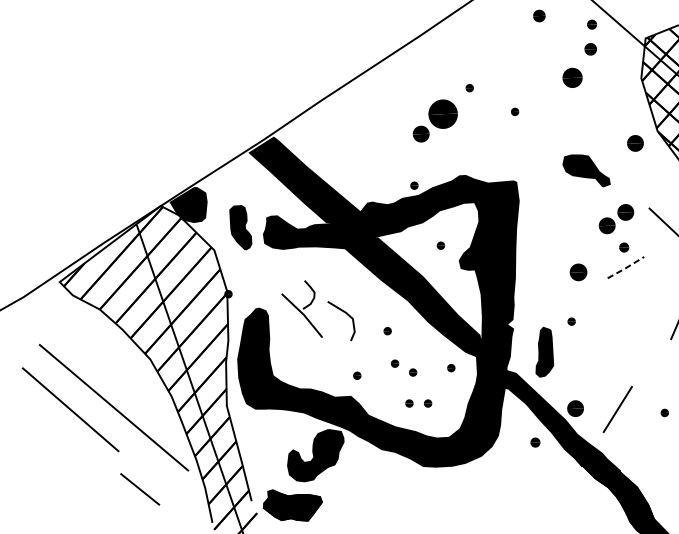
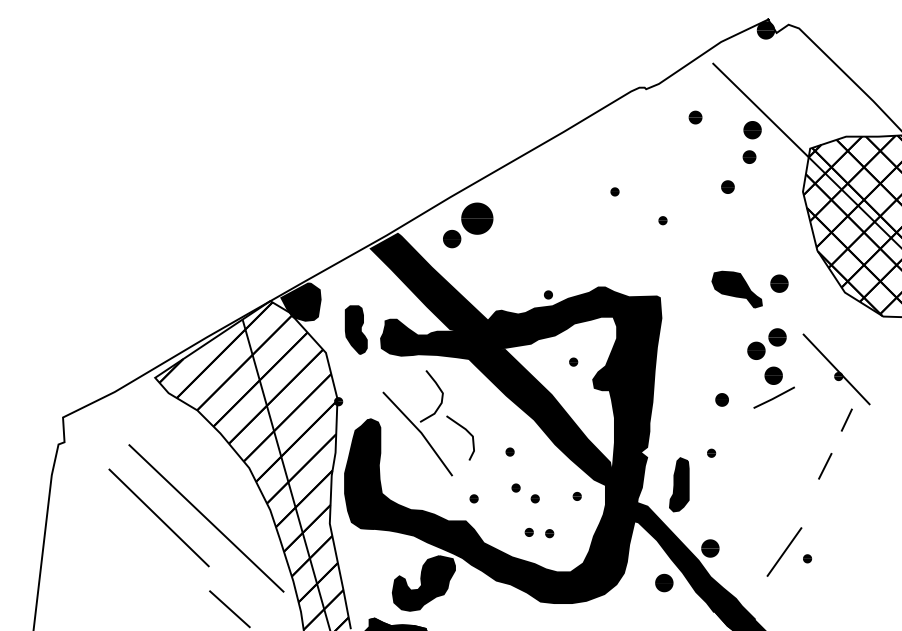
part: (592, 24) -> (752, 130), size x1.67
part: (572, 77) -> (727, 186), size x0.62
part: (435, 120) -> (468, 225), moved
part: (635, 143) -> (779, 283), moved
part: (624, 247) -> (773, 375), size x1.67
line: (626, 268) -> (774, 398), dashed -> solid
part: (577, 272) -> (721, 399), size x0.71
part: (301, 309) -> (417, 423), size x1.67
line: (617, 408) -> (784, 551), moved
part: (535, 442) -> (664, 582), size x1.67

